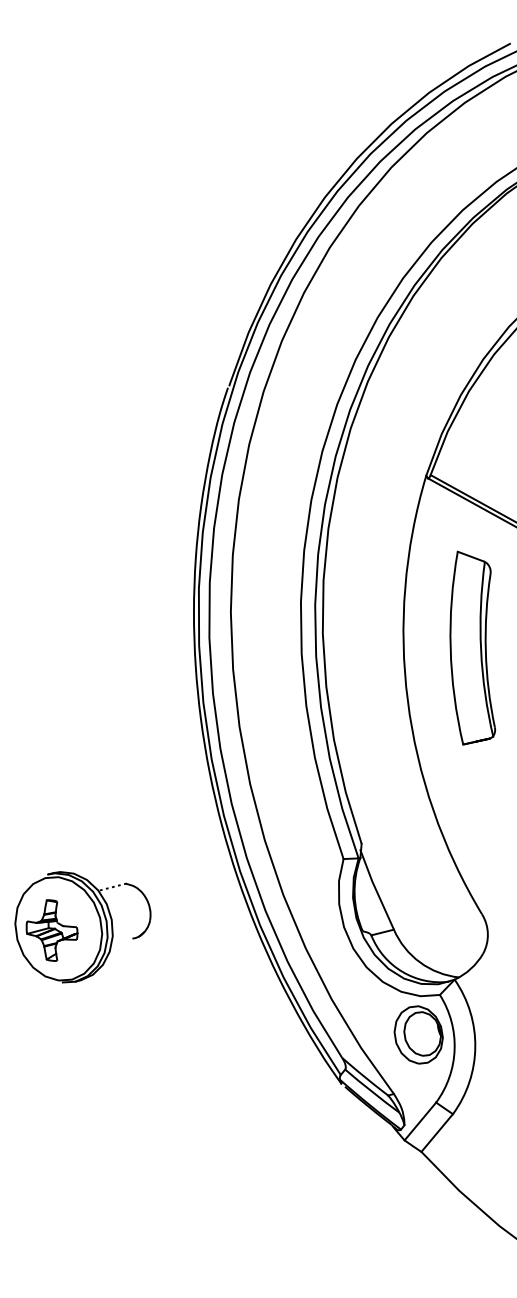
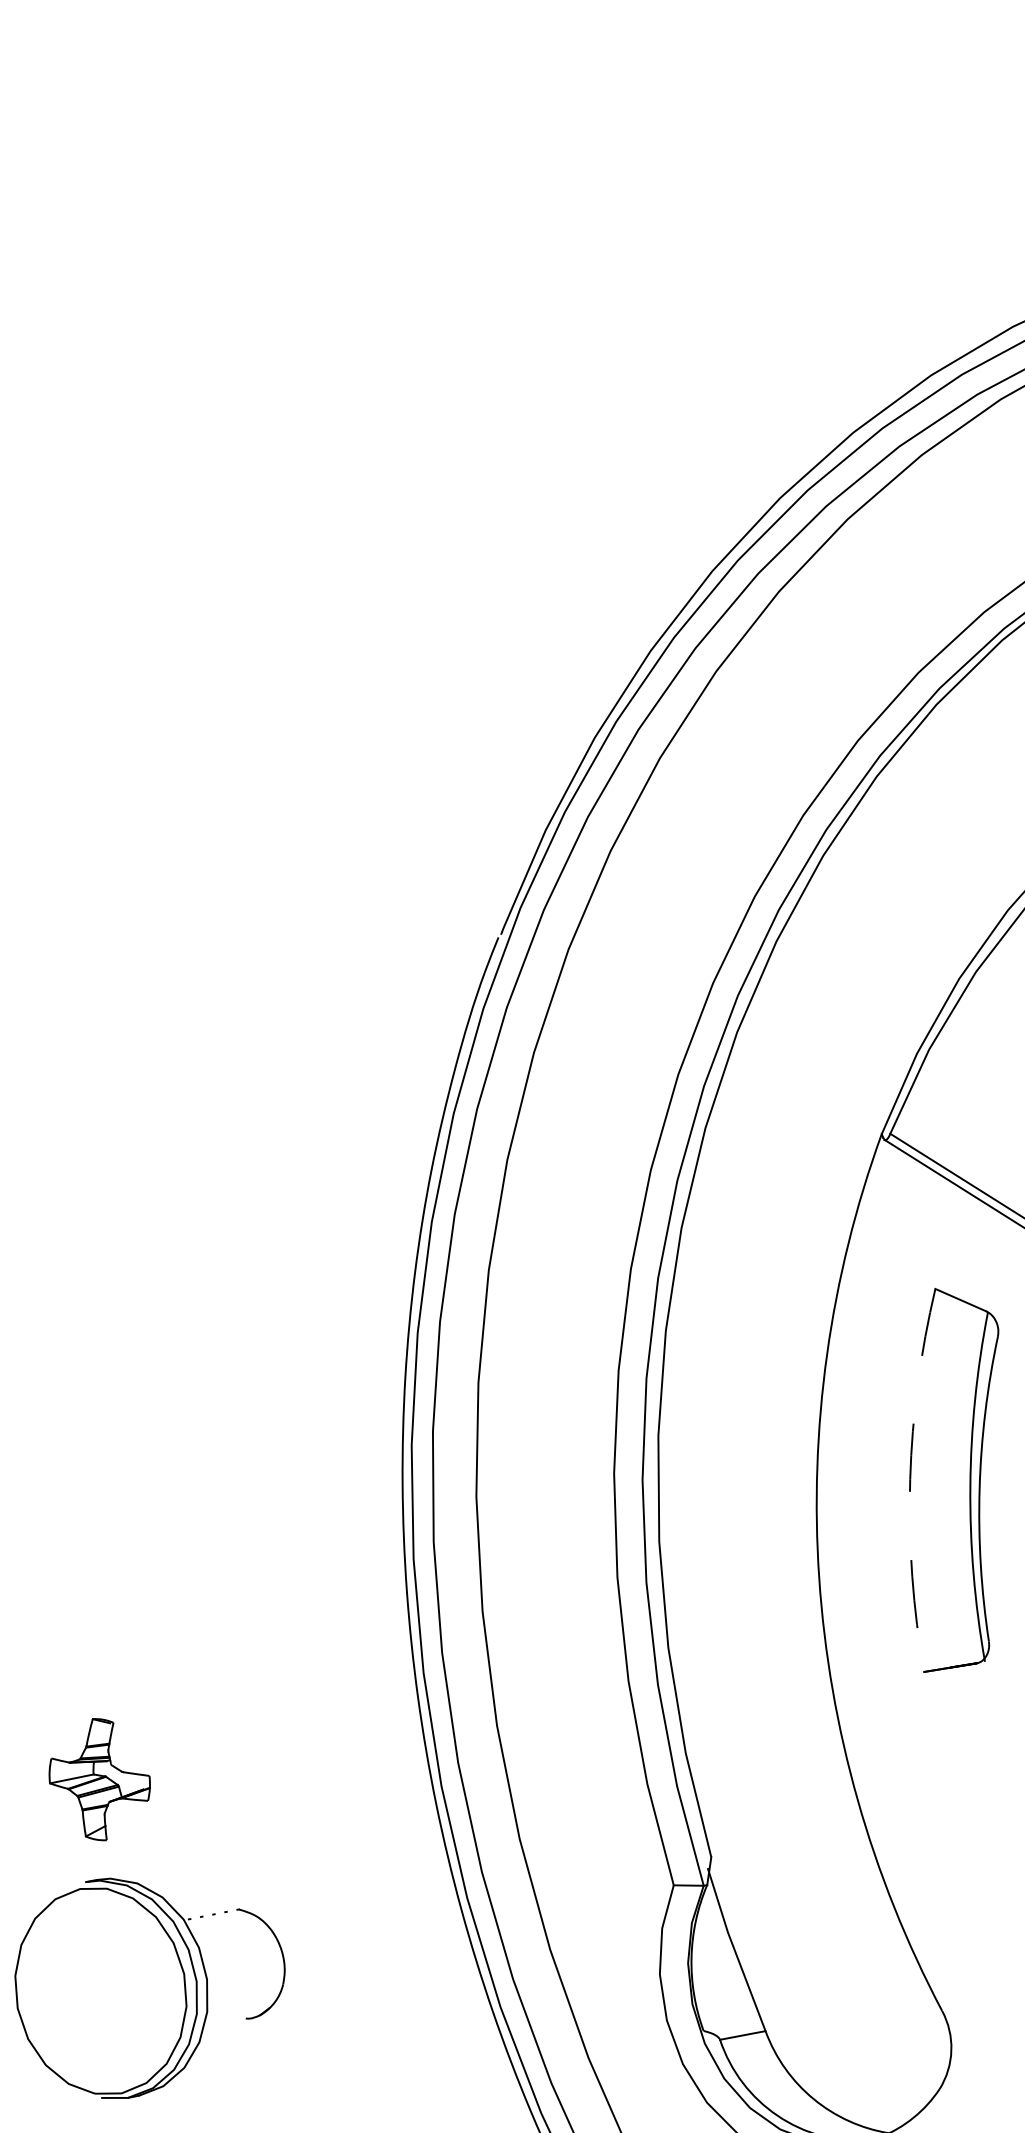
arc: (450, 648) -> (909, 1479), solid -> dashed
part: (51, 930) -> (98, 1779), moved

